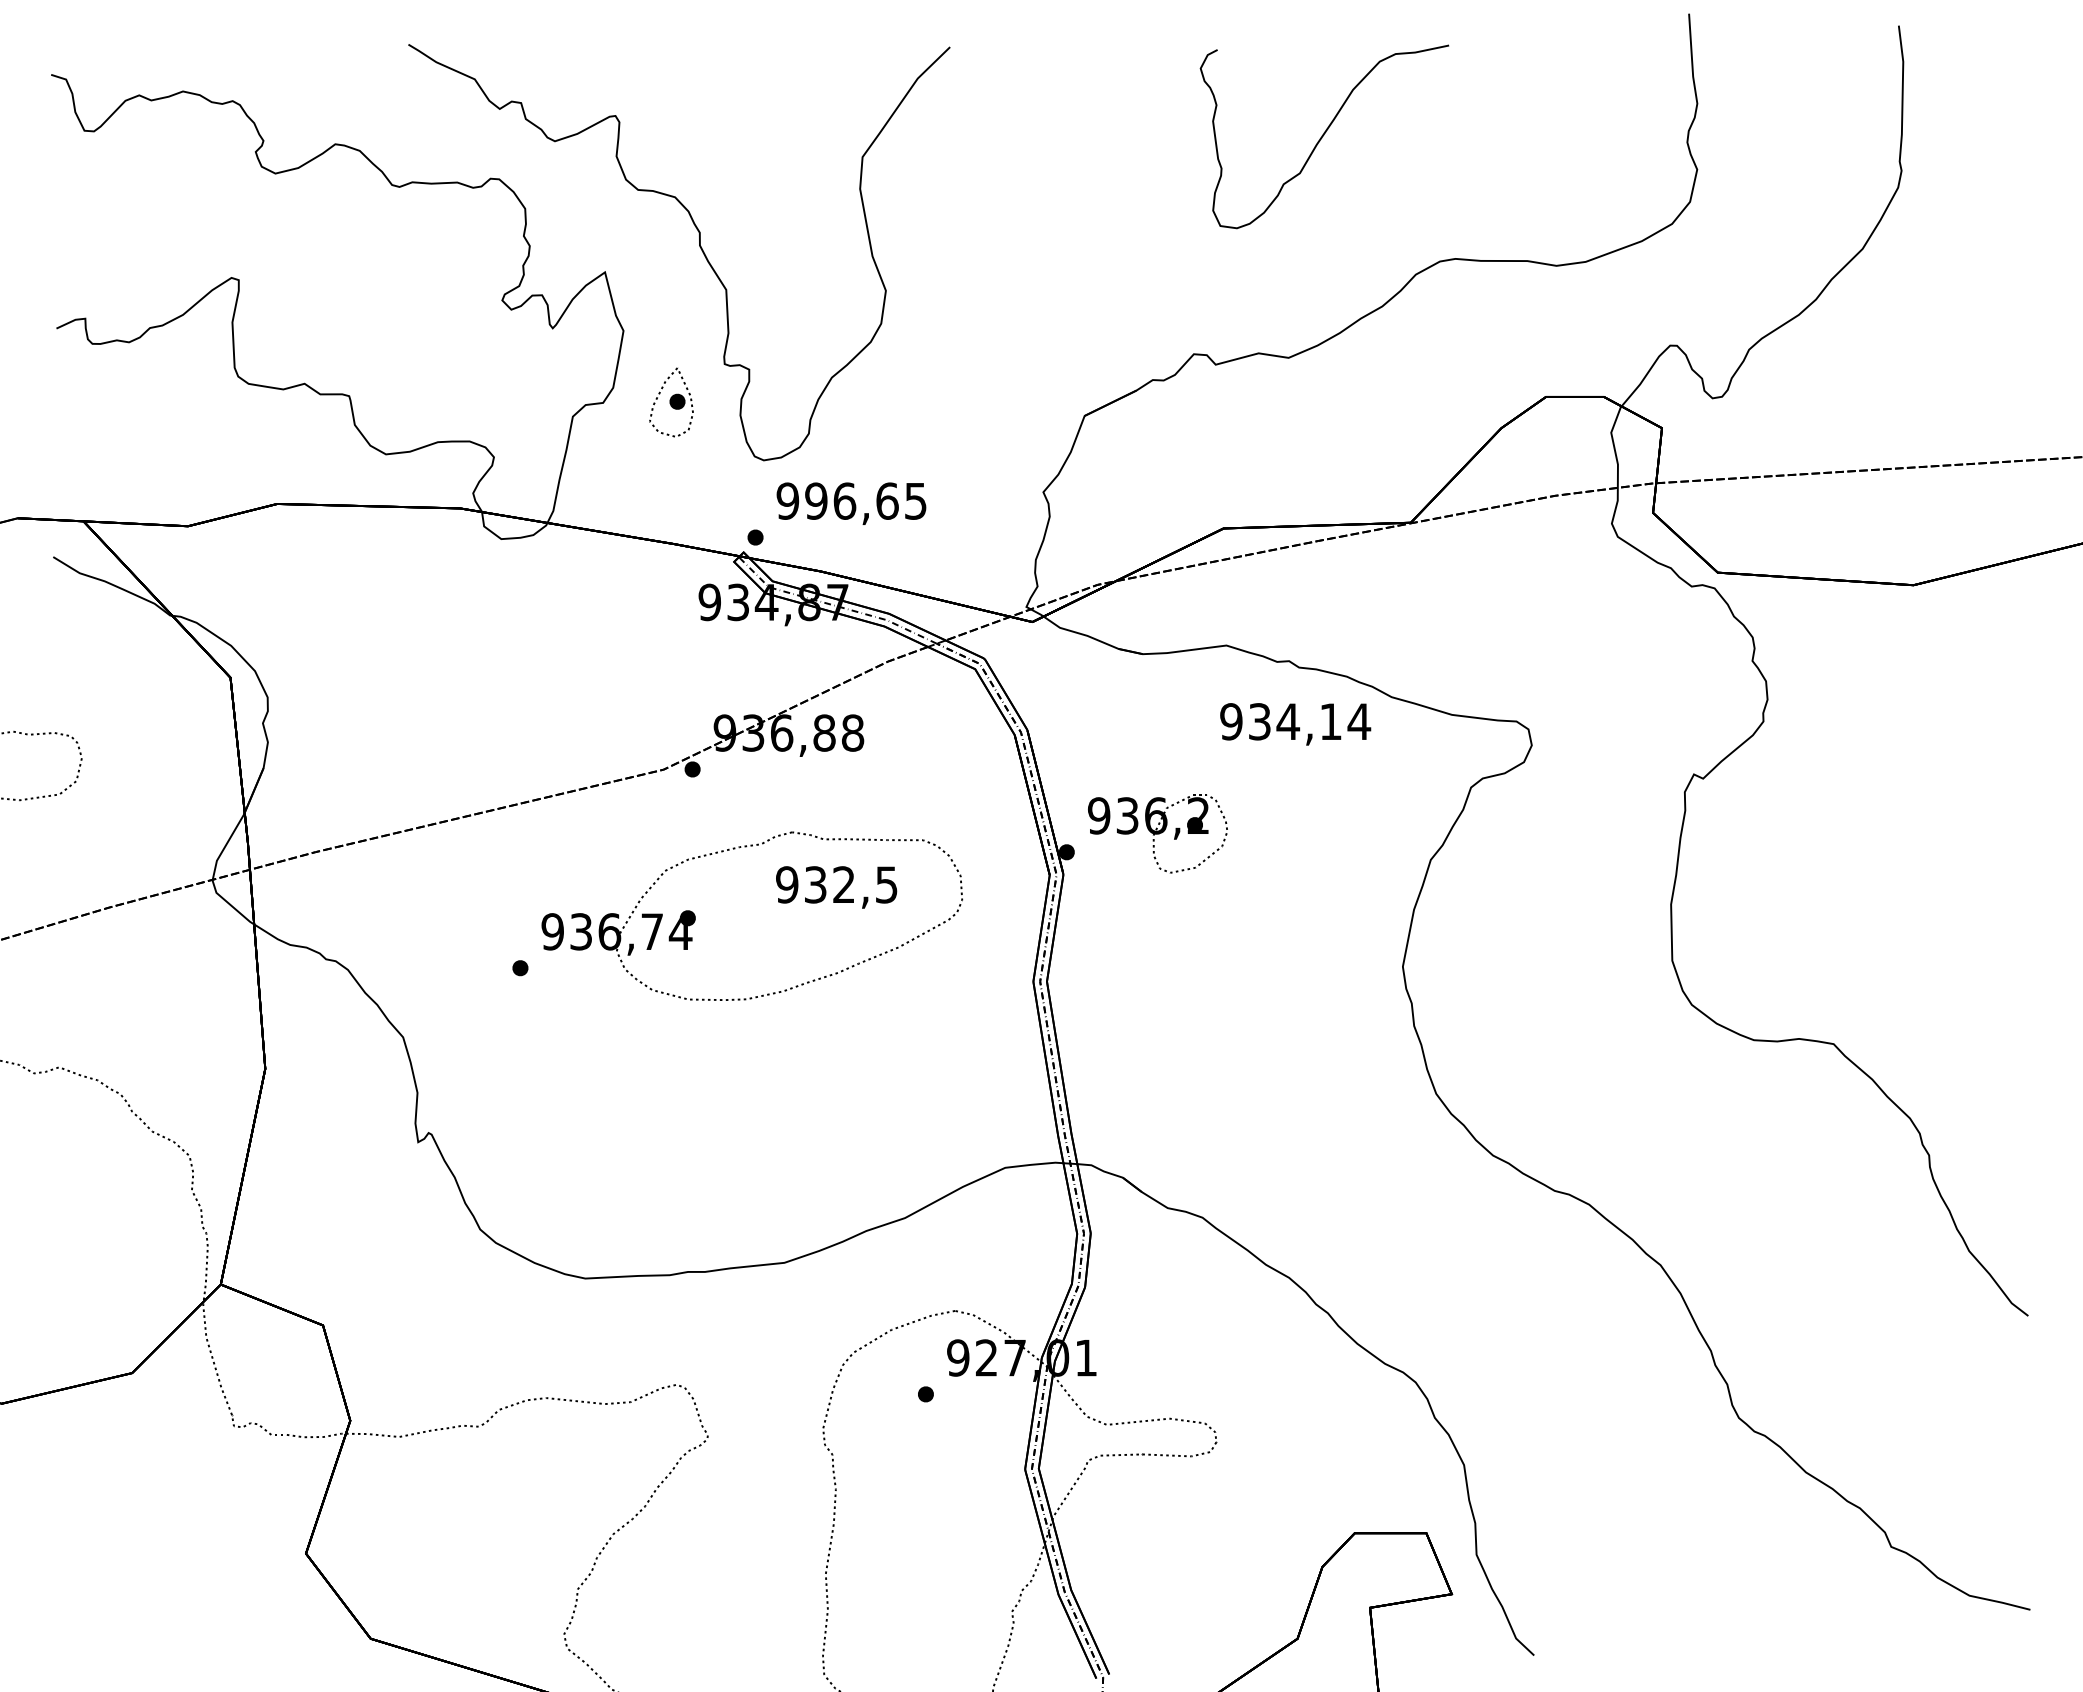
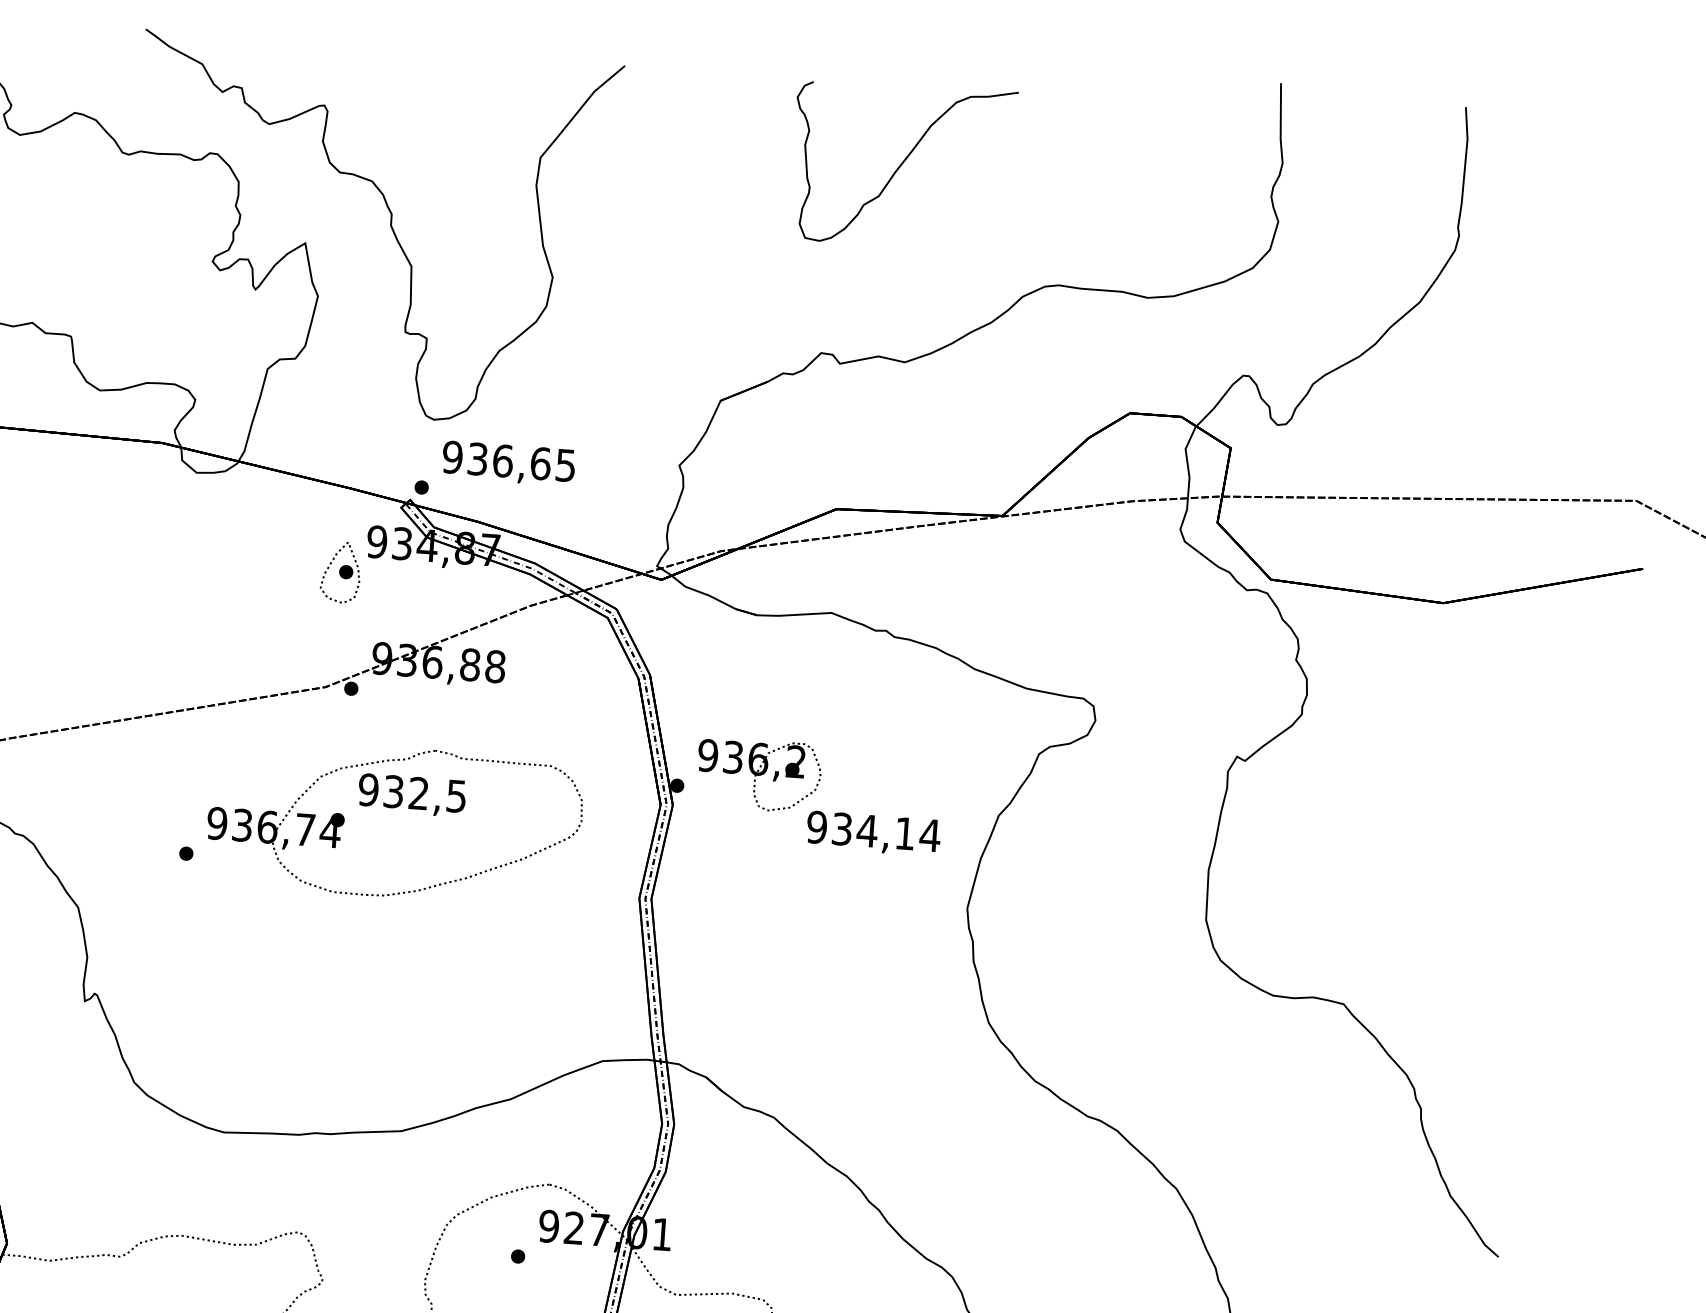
curve: (1324, 135) -> (902, 164), moved
part: (671, 402) -> (340, 572), moved
text: (816, 500) -> (477, 458), 996,65 -> 936,65
text: (1295, 724) -> (873, 833), moved
text: (836, 887) -> (412, 795), moved

